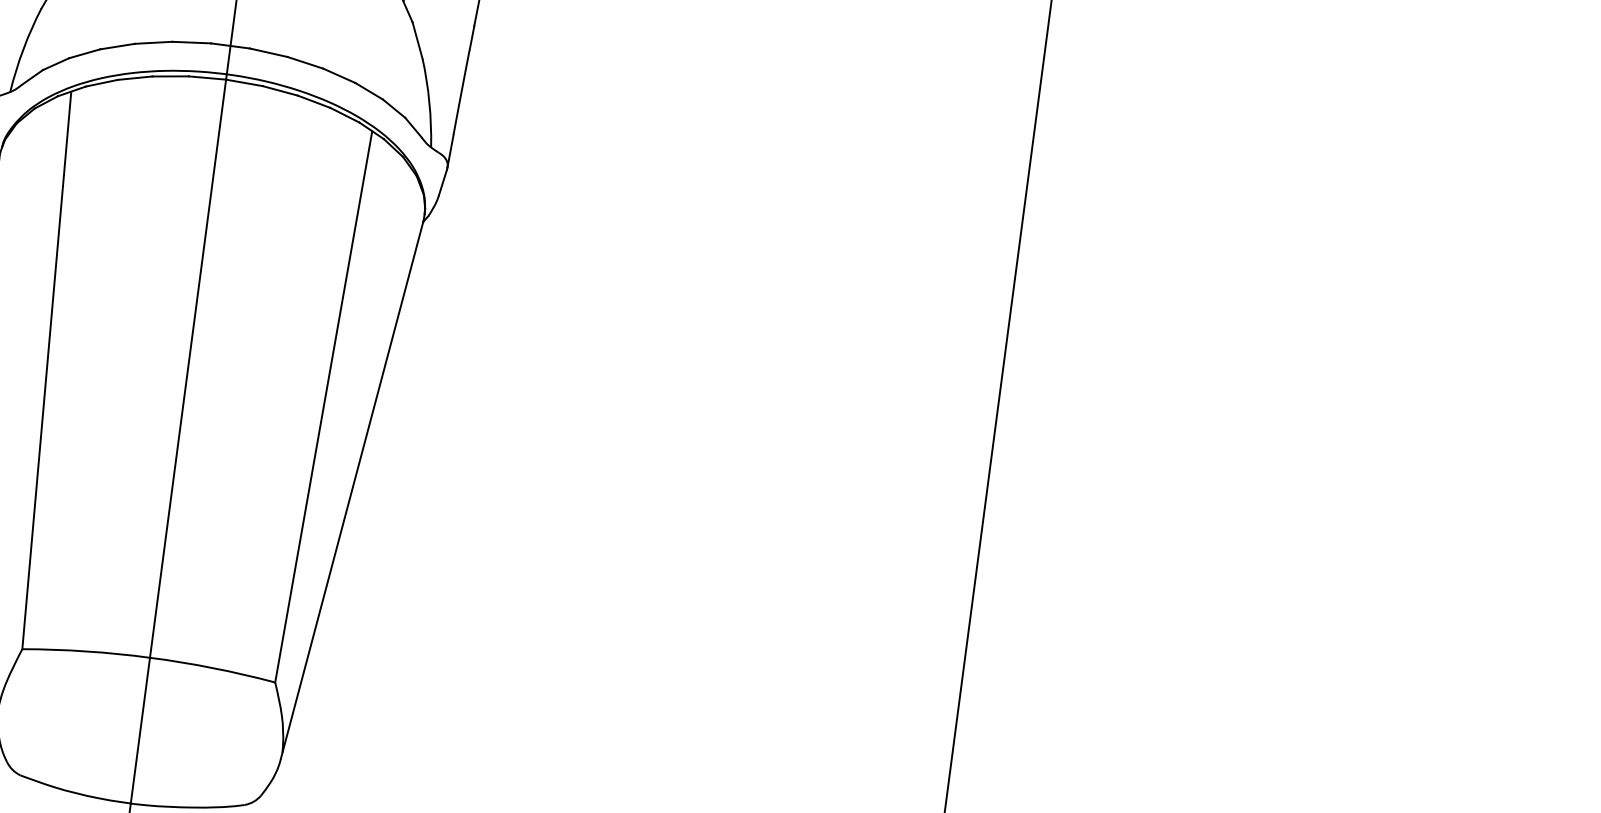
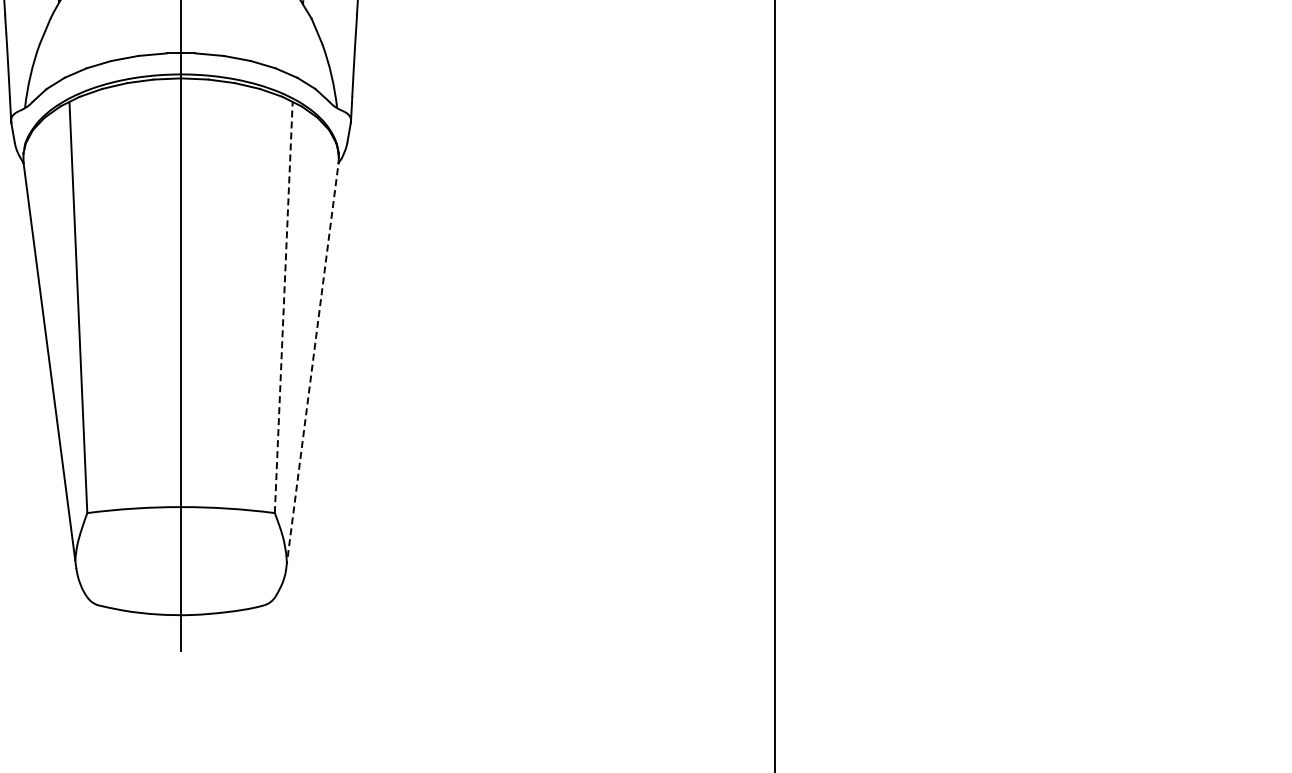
line: (323, 406) -> (283, 307), solid -> dashed
line: (352, 490) -> (312, 365), solid -> dashed

